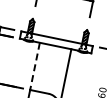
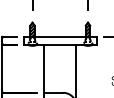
line: (35, 67) -> (44, 69), dashed -> solid

